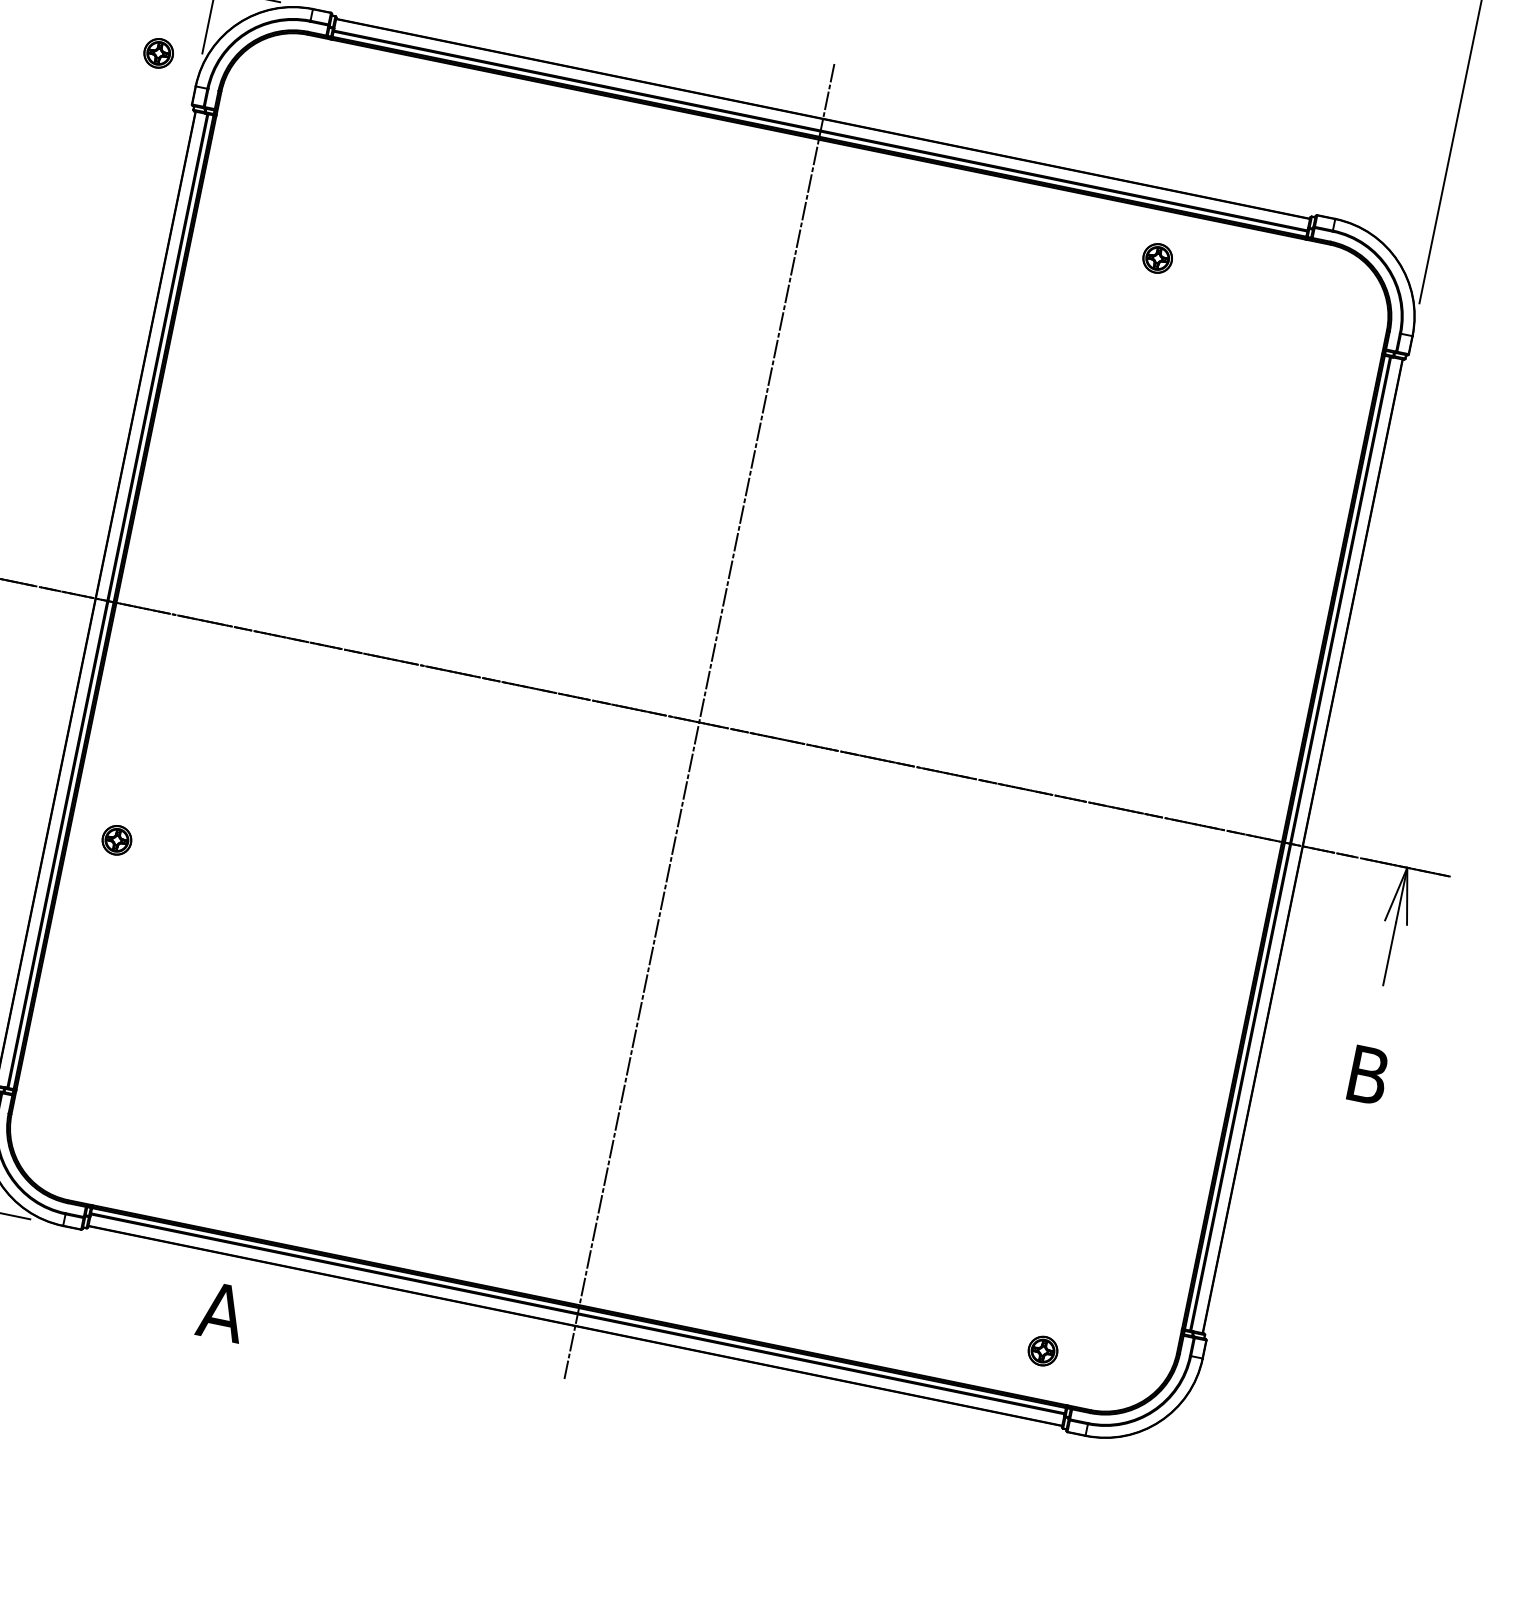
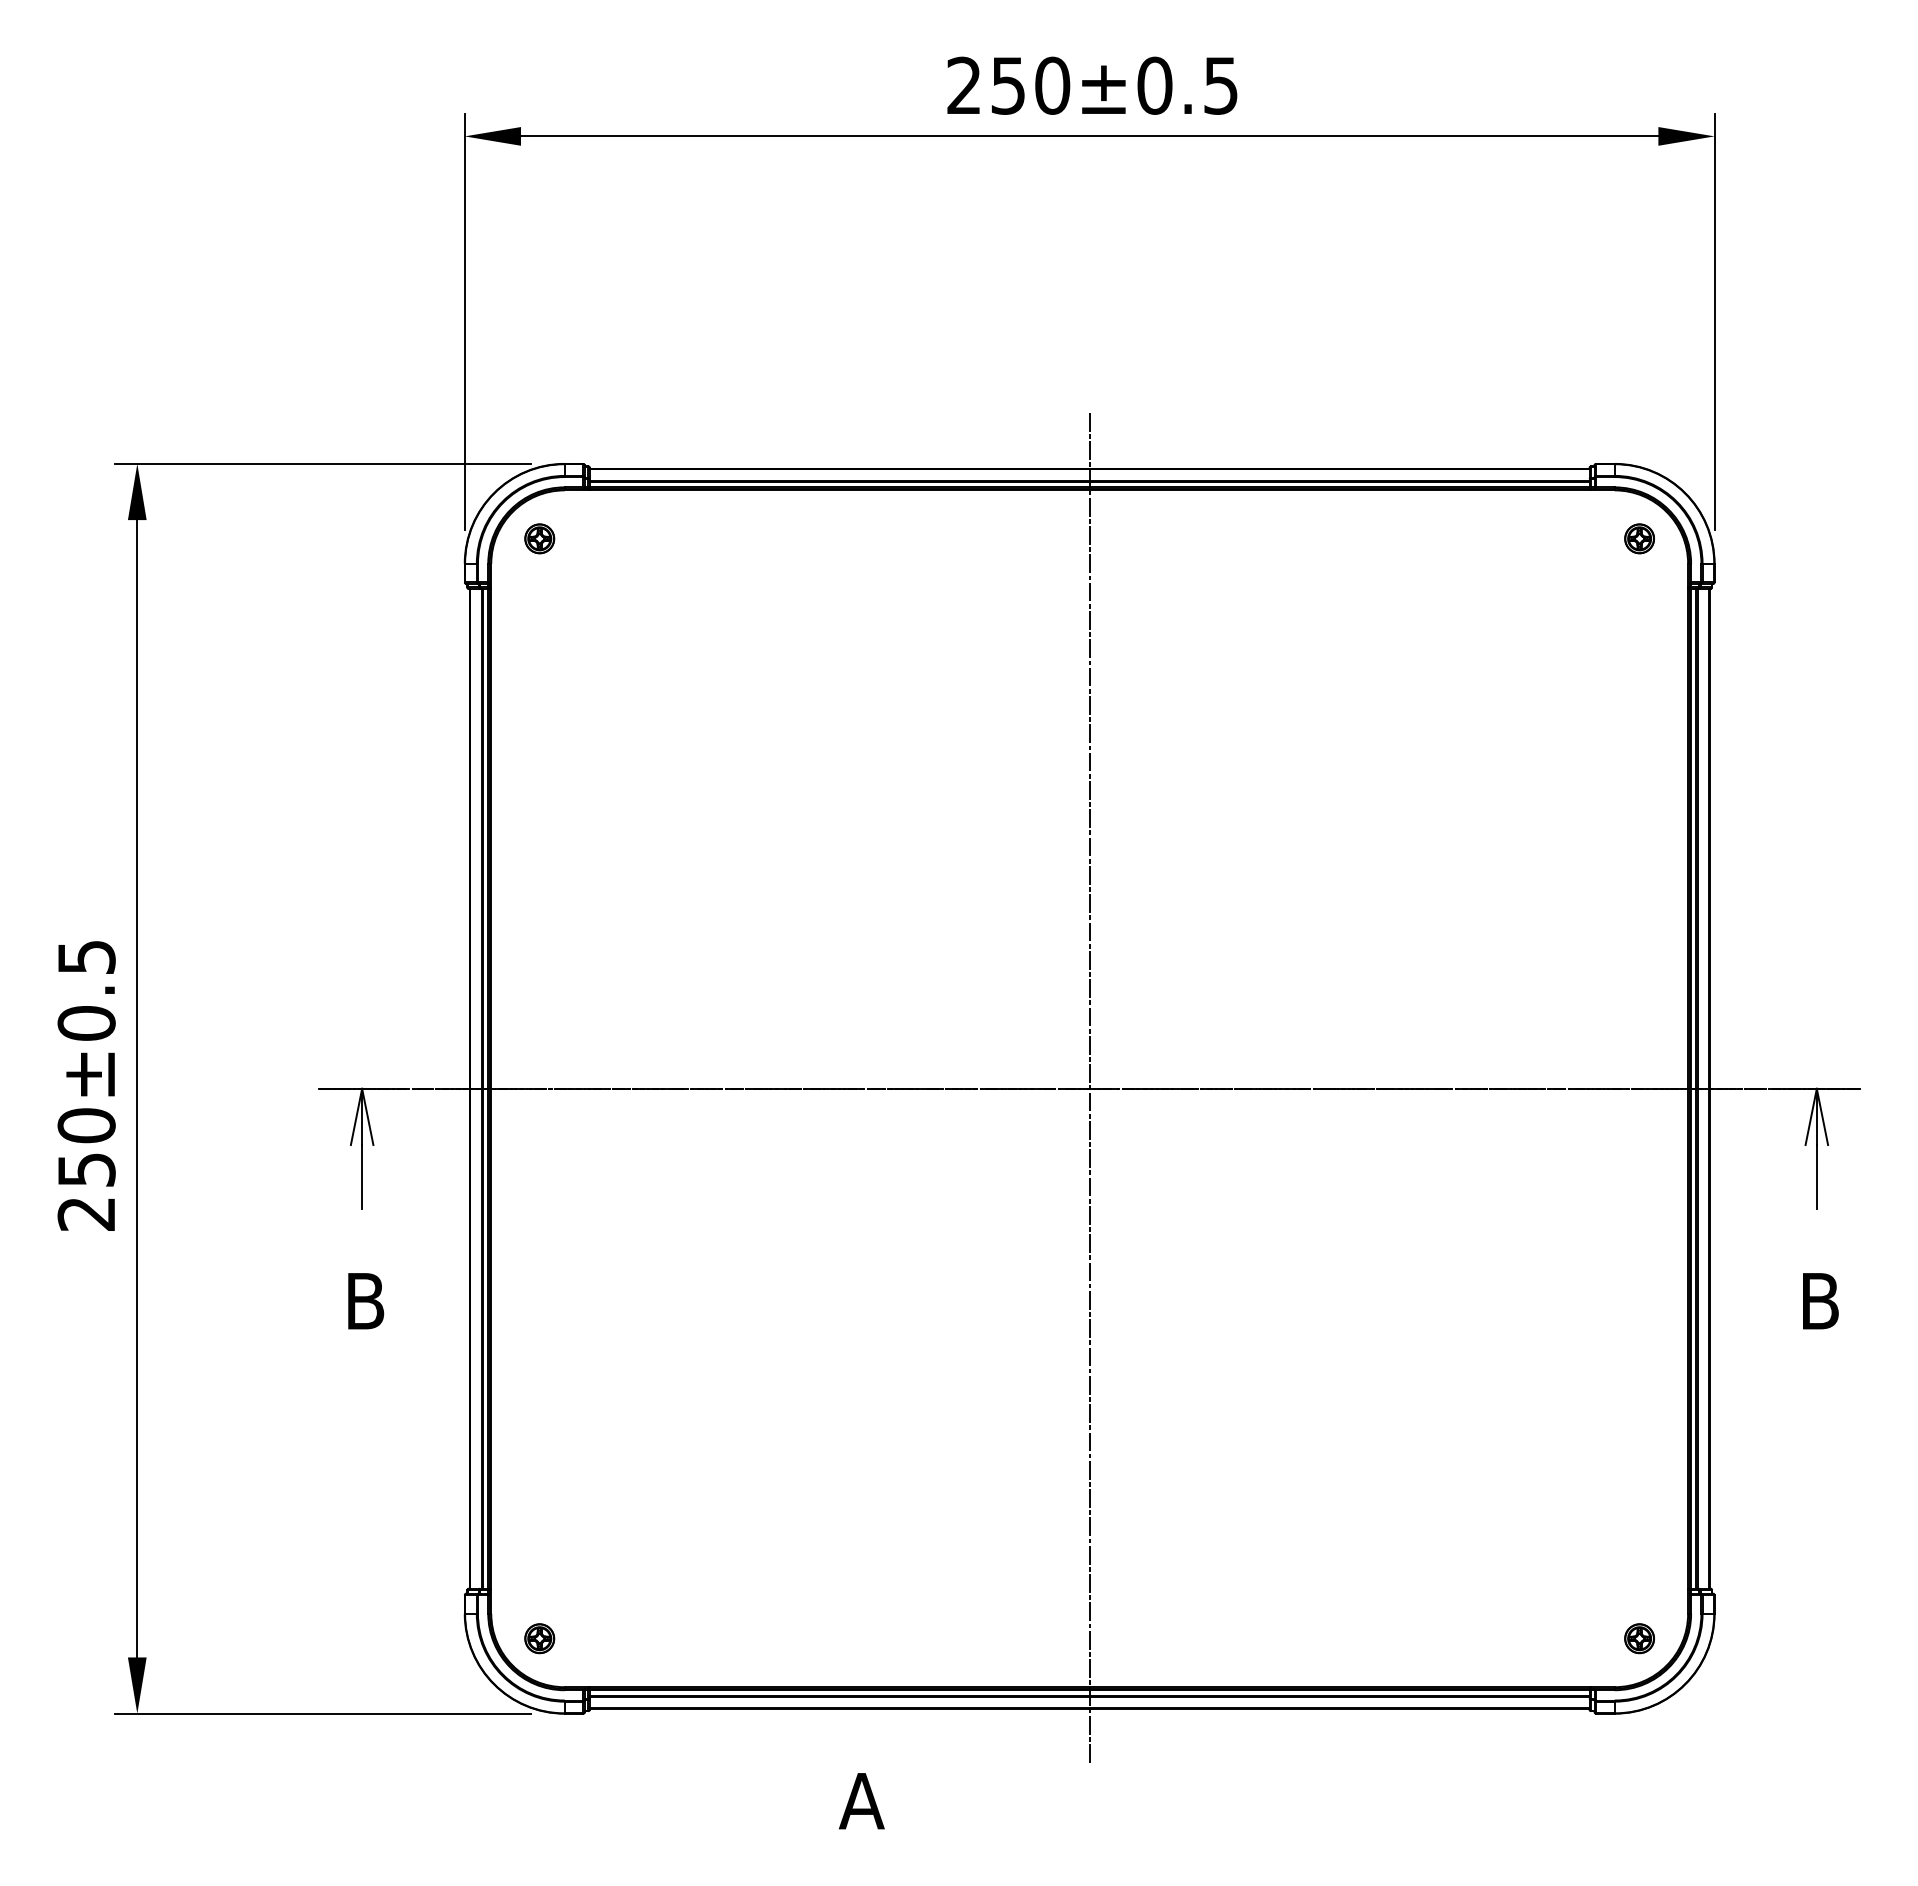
part: (158, 53) -> (539, 538), moved
part: (1157, 258) -> (1639, 538), moved
part: (116, 840) -> (539, 1638), moved
text: (221, 1312) -> (861, 1801), moved
part: (1042, 1350) -> (1639, 1638), moved

